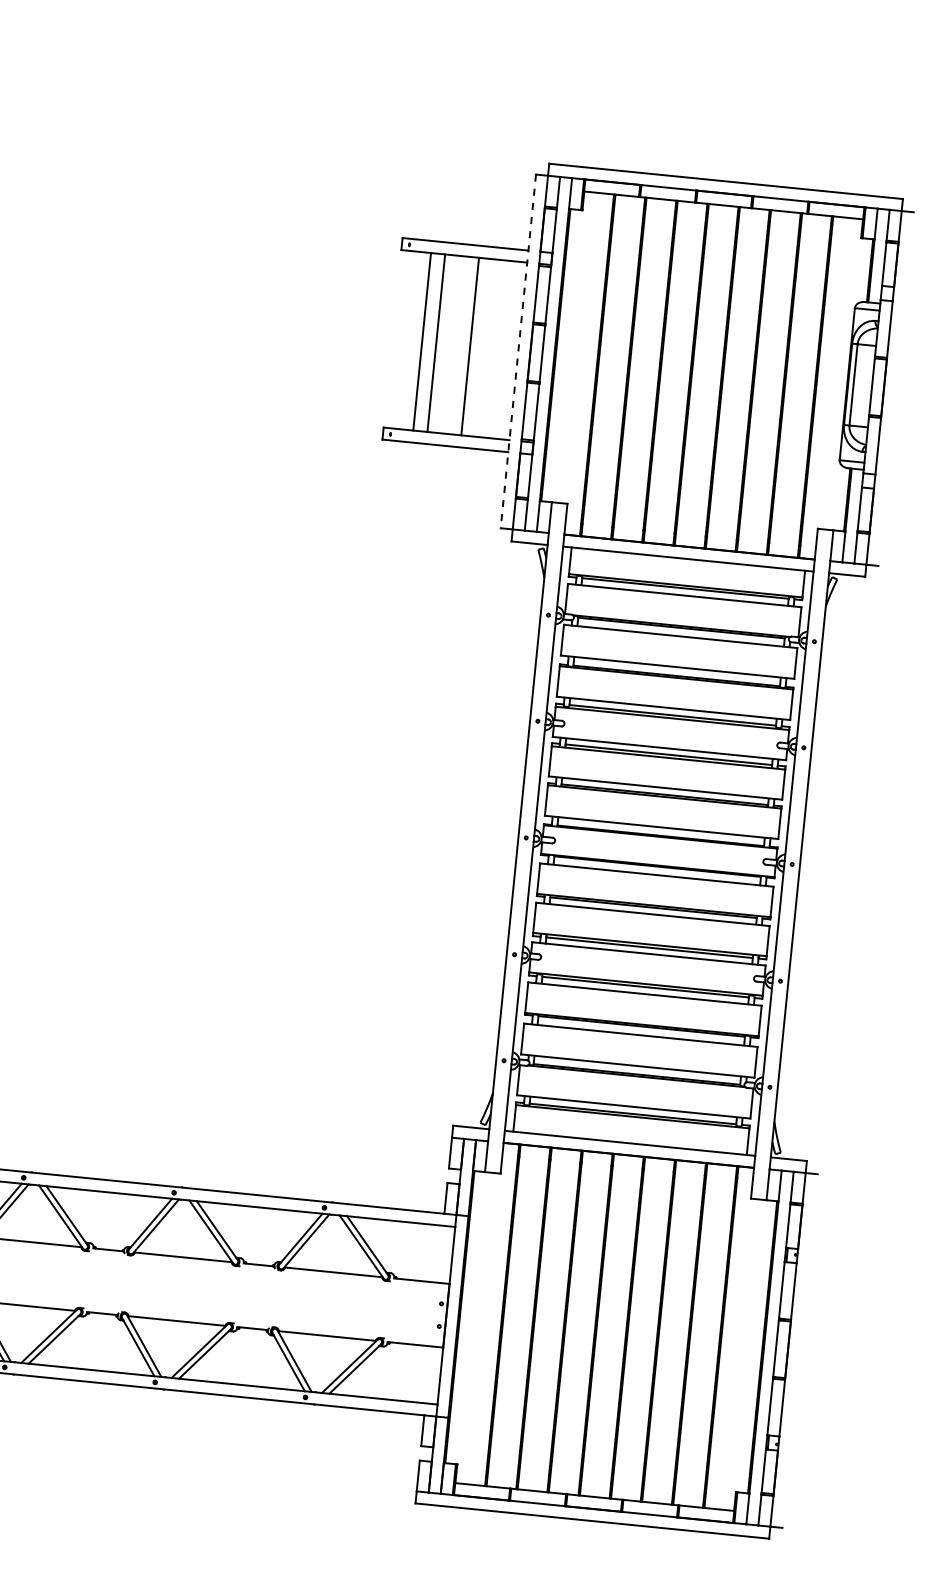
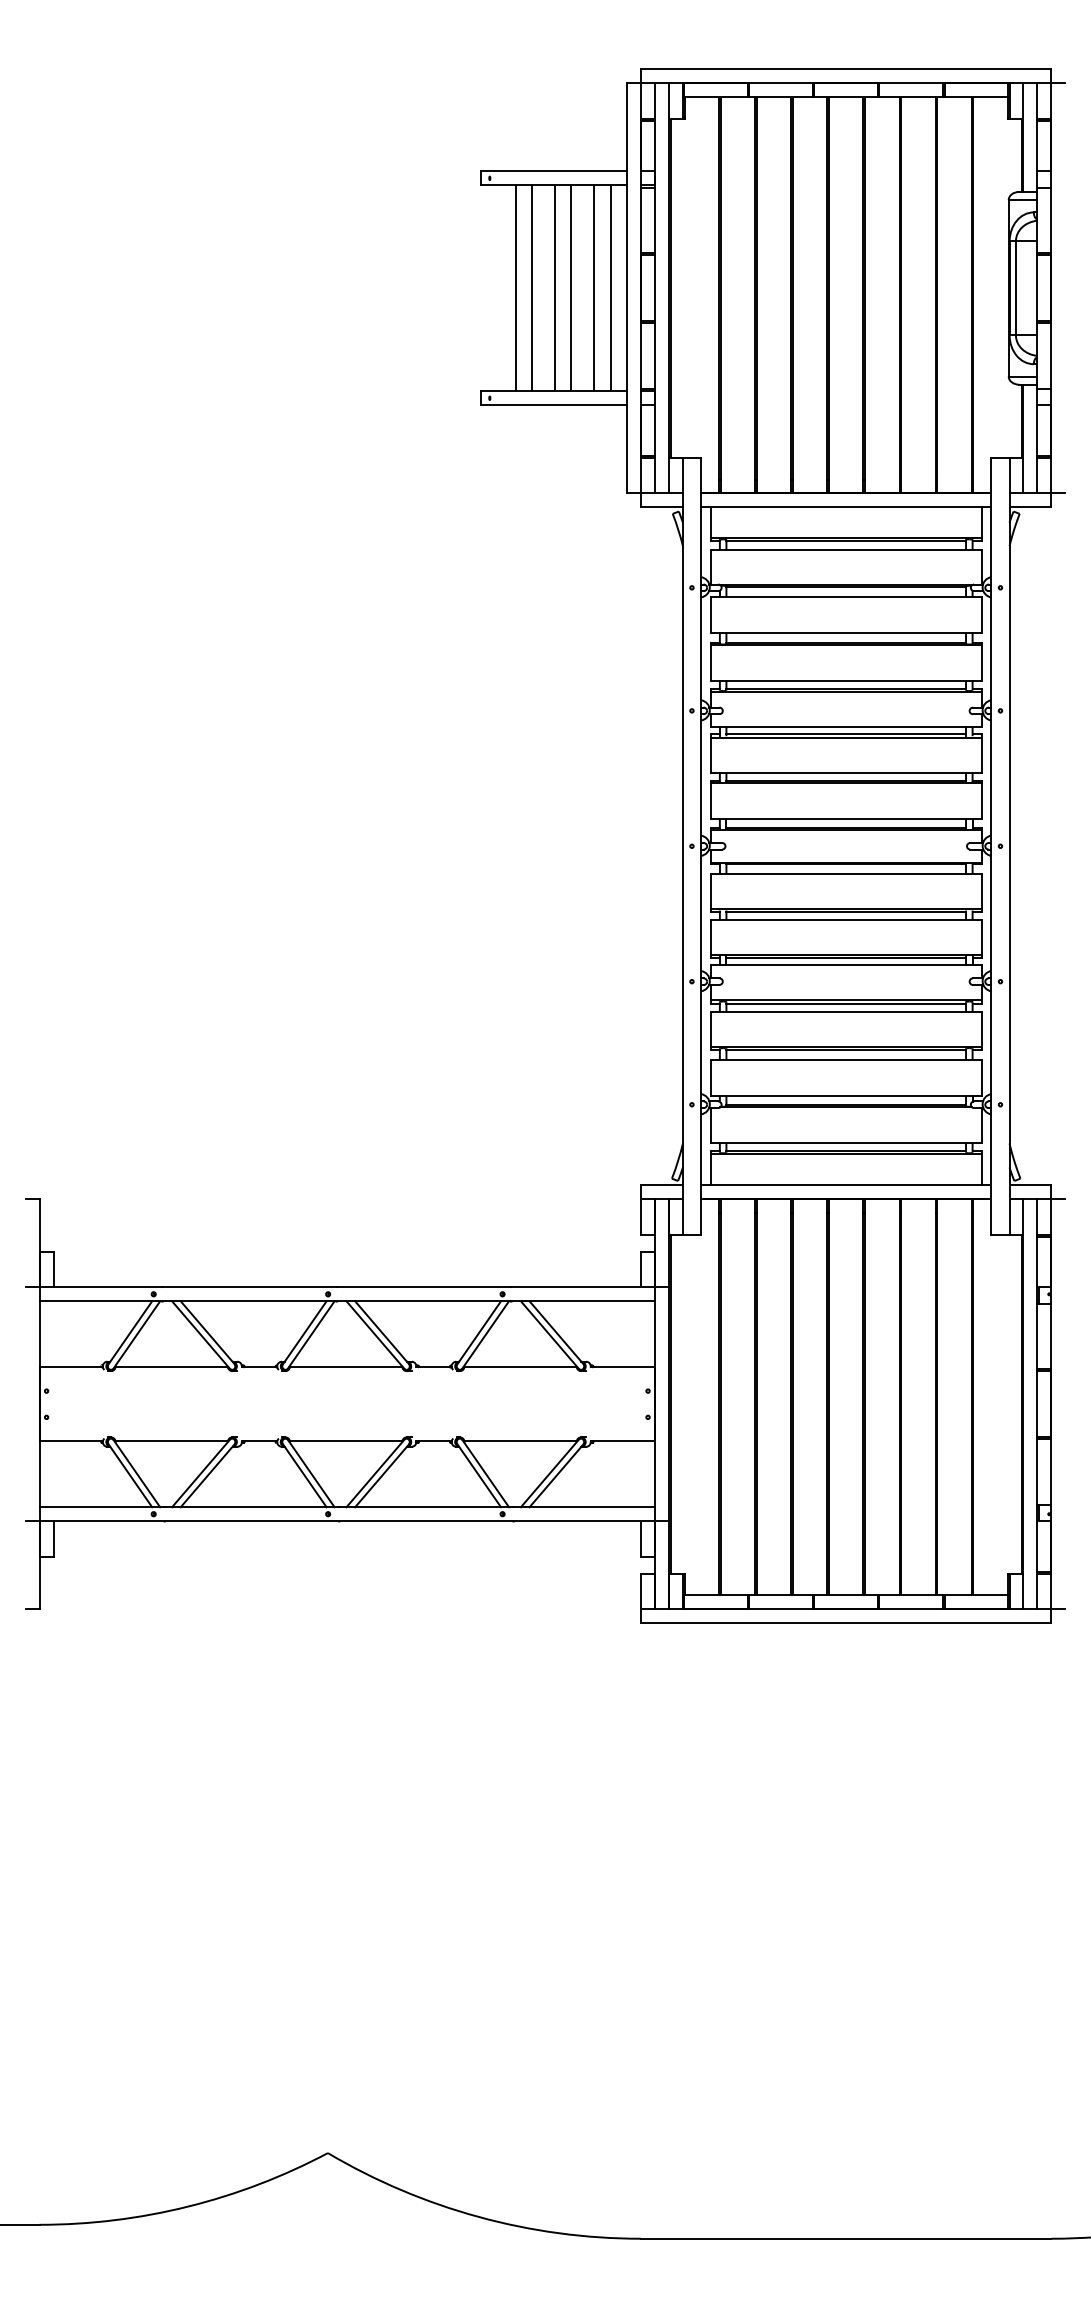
line: (455, 345) -> (554, 288), added
line: (490, 348) -> (594, 288), added
line: (504, 350) -> (610, 288), added
line: (518, 351) -> (627, 288), dashed -> solid

